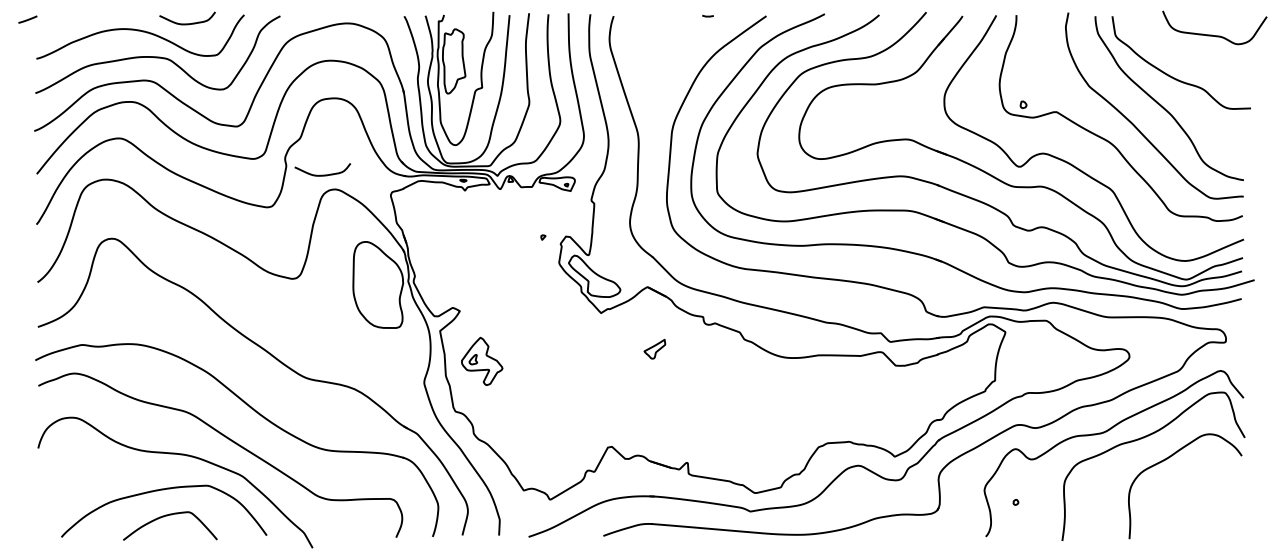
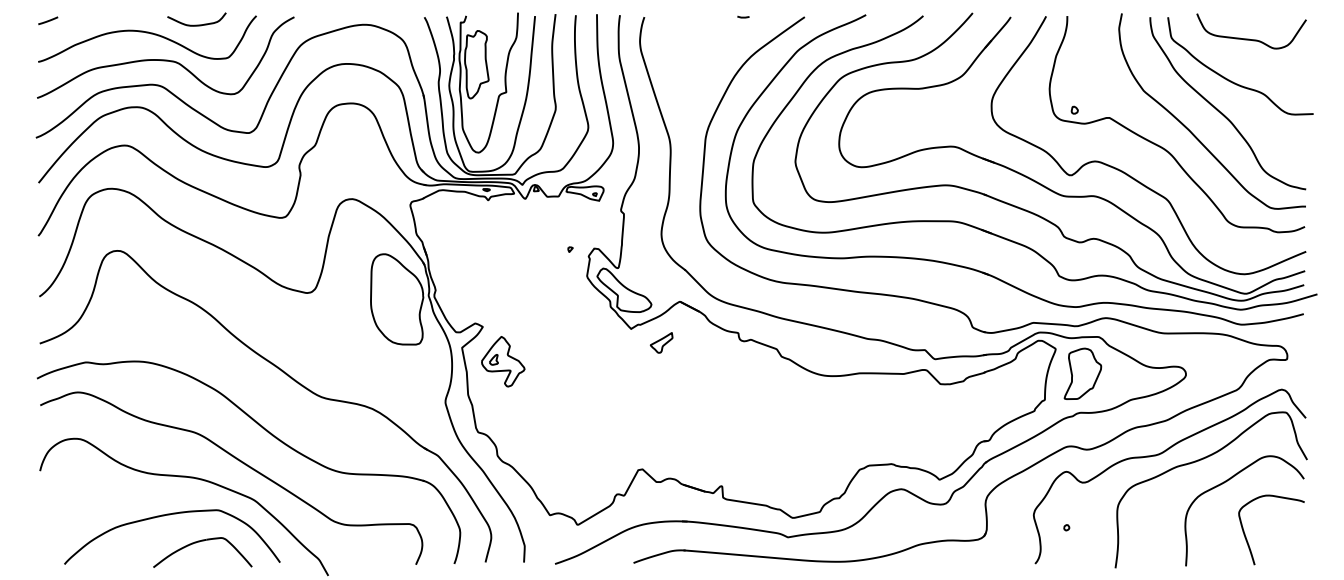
line: (28, 19) -> (48, 20), moved
curve: (1212, 34) -> (1249, 38), moved
curve: (322, 174) -> (338, 183), removed
part: (654, 348) -> (661, 342), moved
part: (1030, 355) -> (1082, 373), added
part: (482, 361) -> (503, 361), moved
curve: (1187, 510) -> (1246, 536), added
part: (167, 516) -> (199, 542), moved

